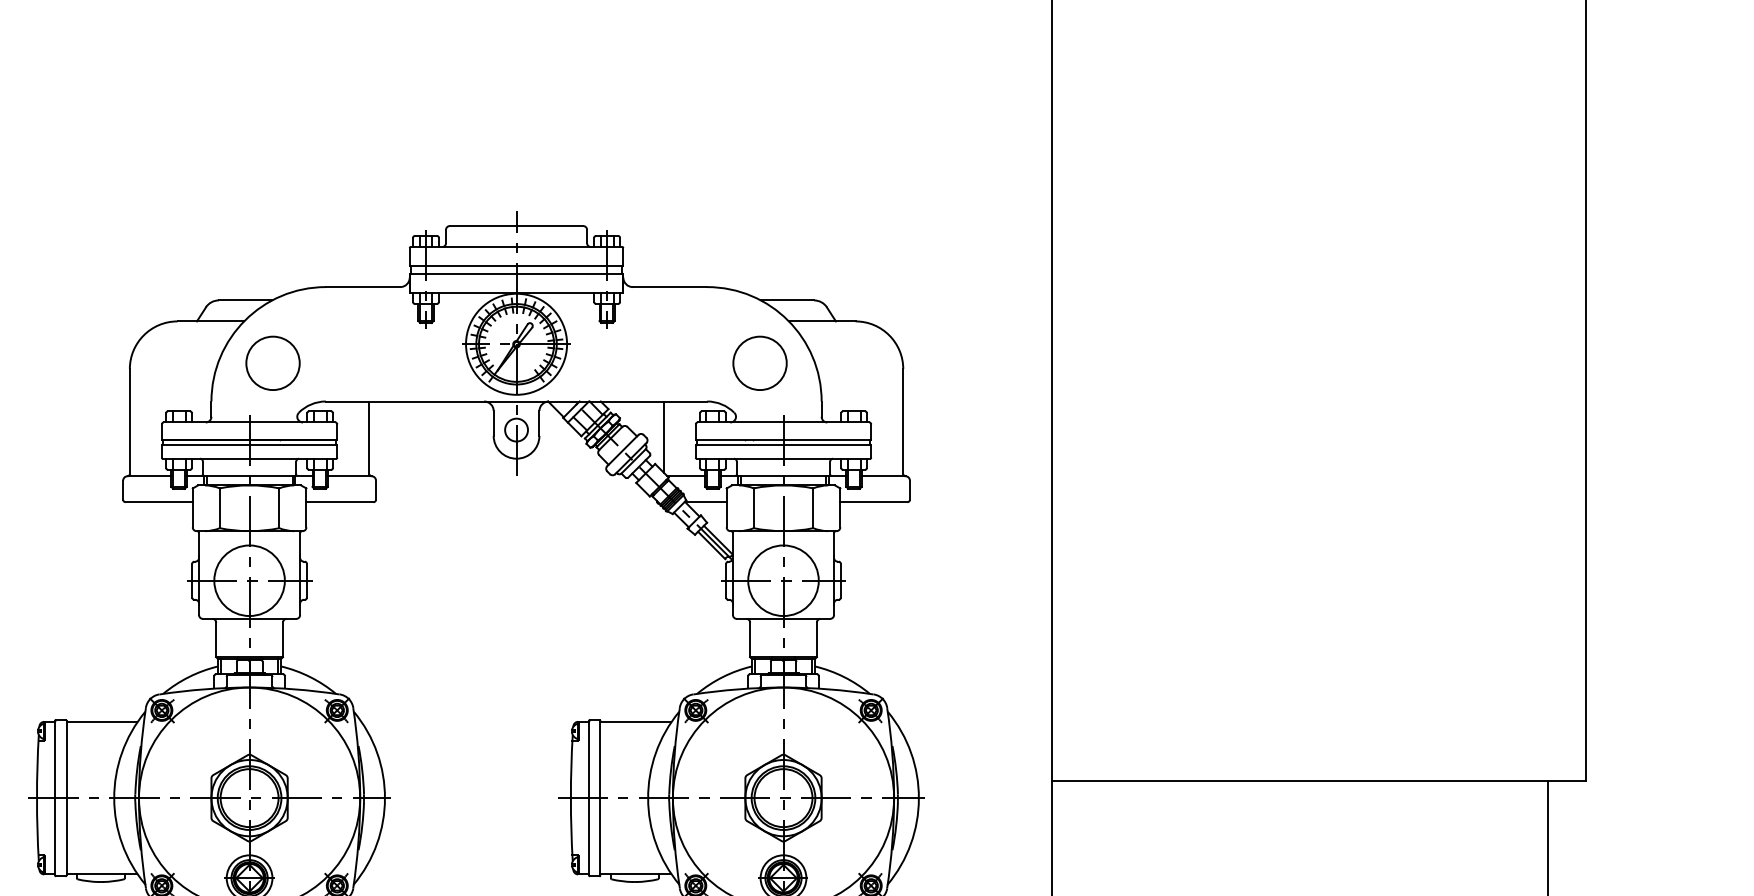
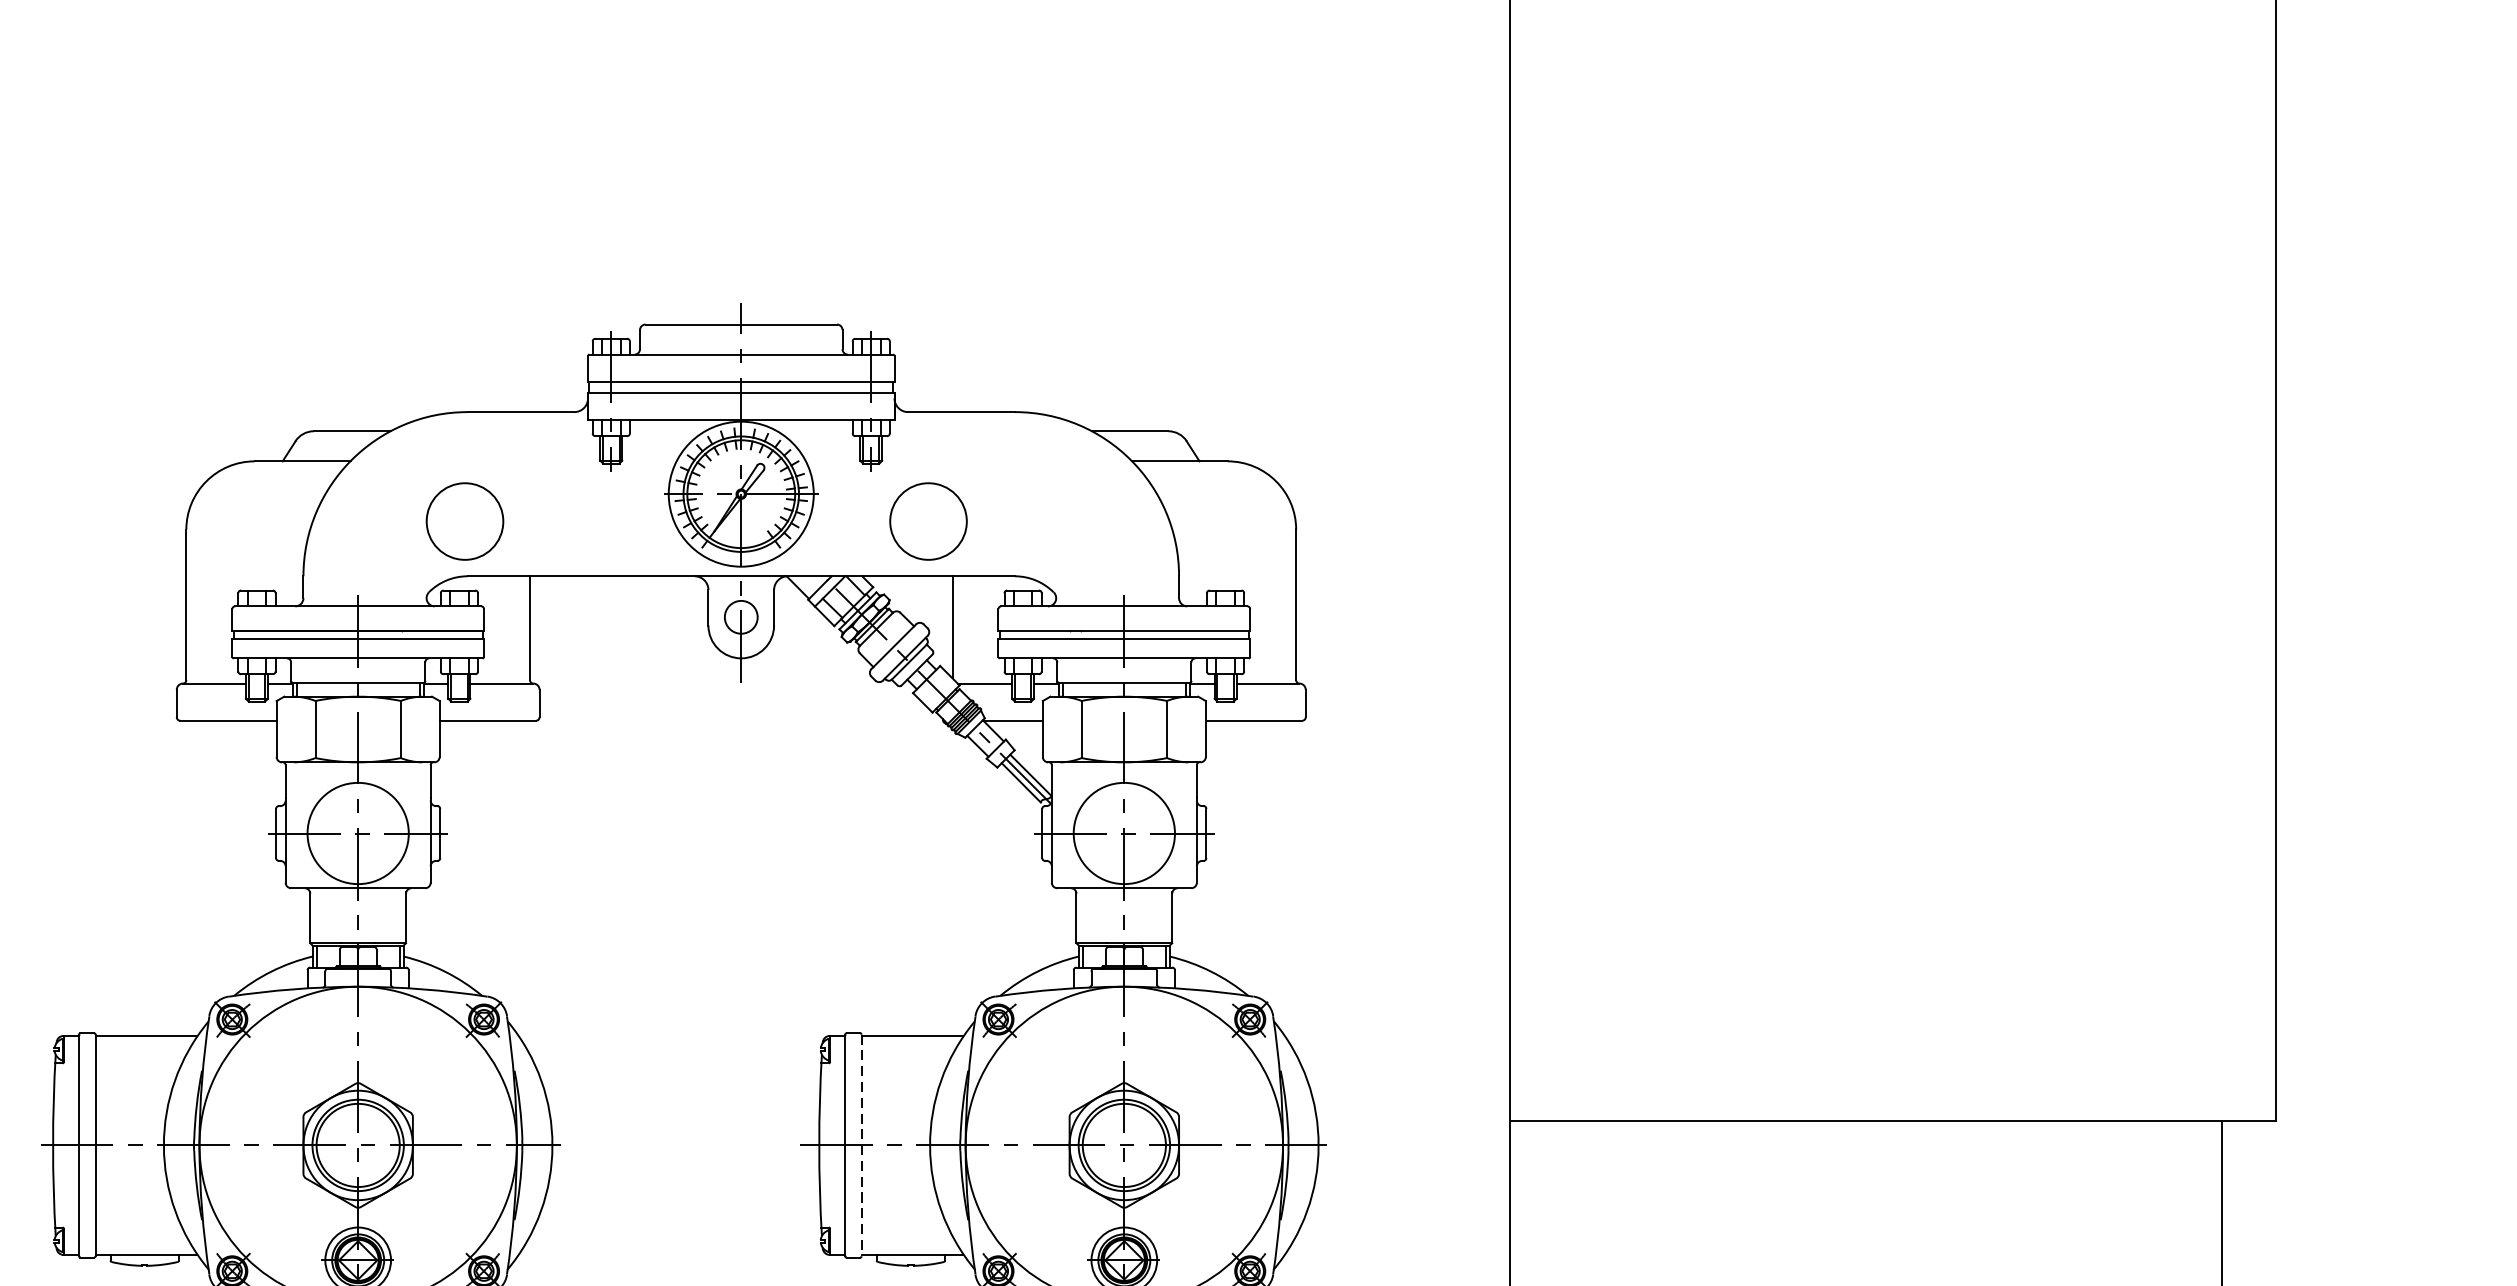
circle: (272, 362) -> (464, 520), moved
circle: (759, 362) -> (927, 520), moved
line: (600, 798) -> (861, 1145), solid -> dashed

